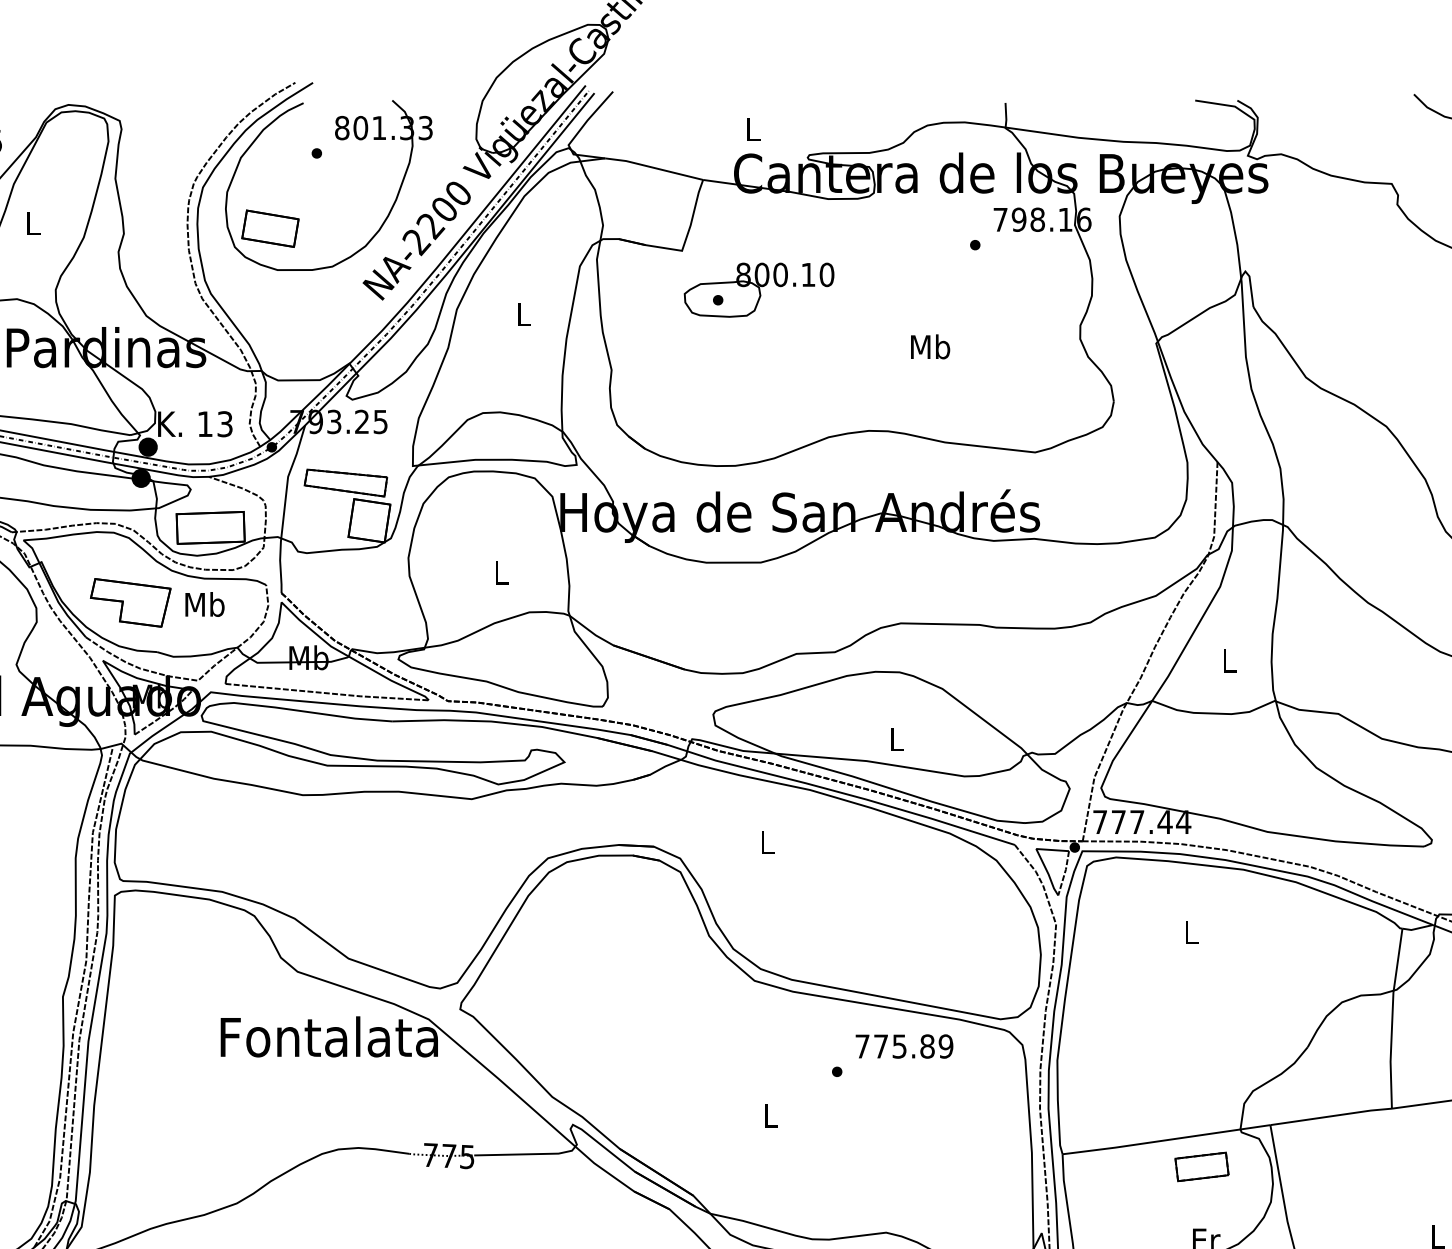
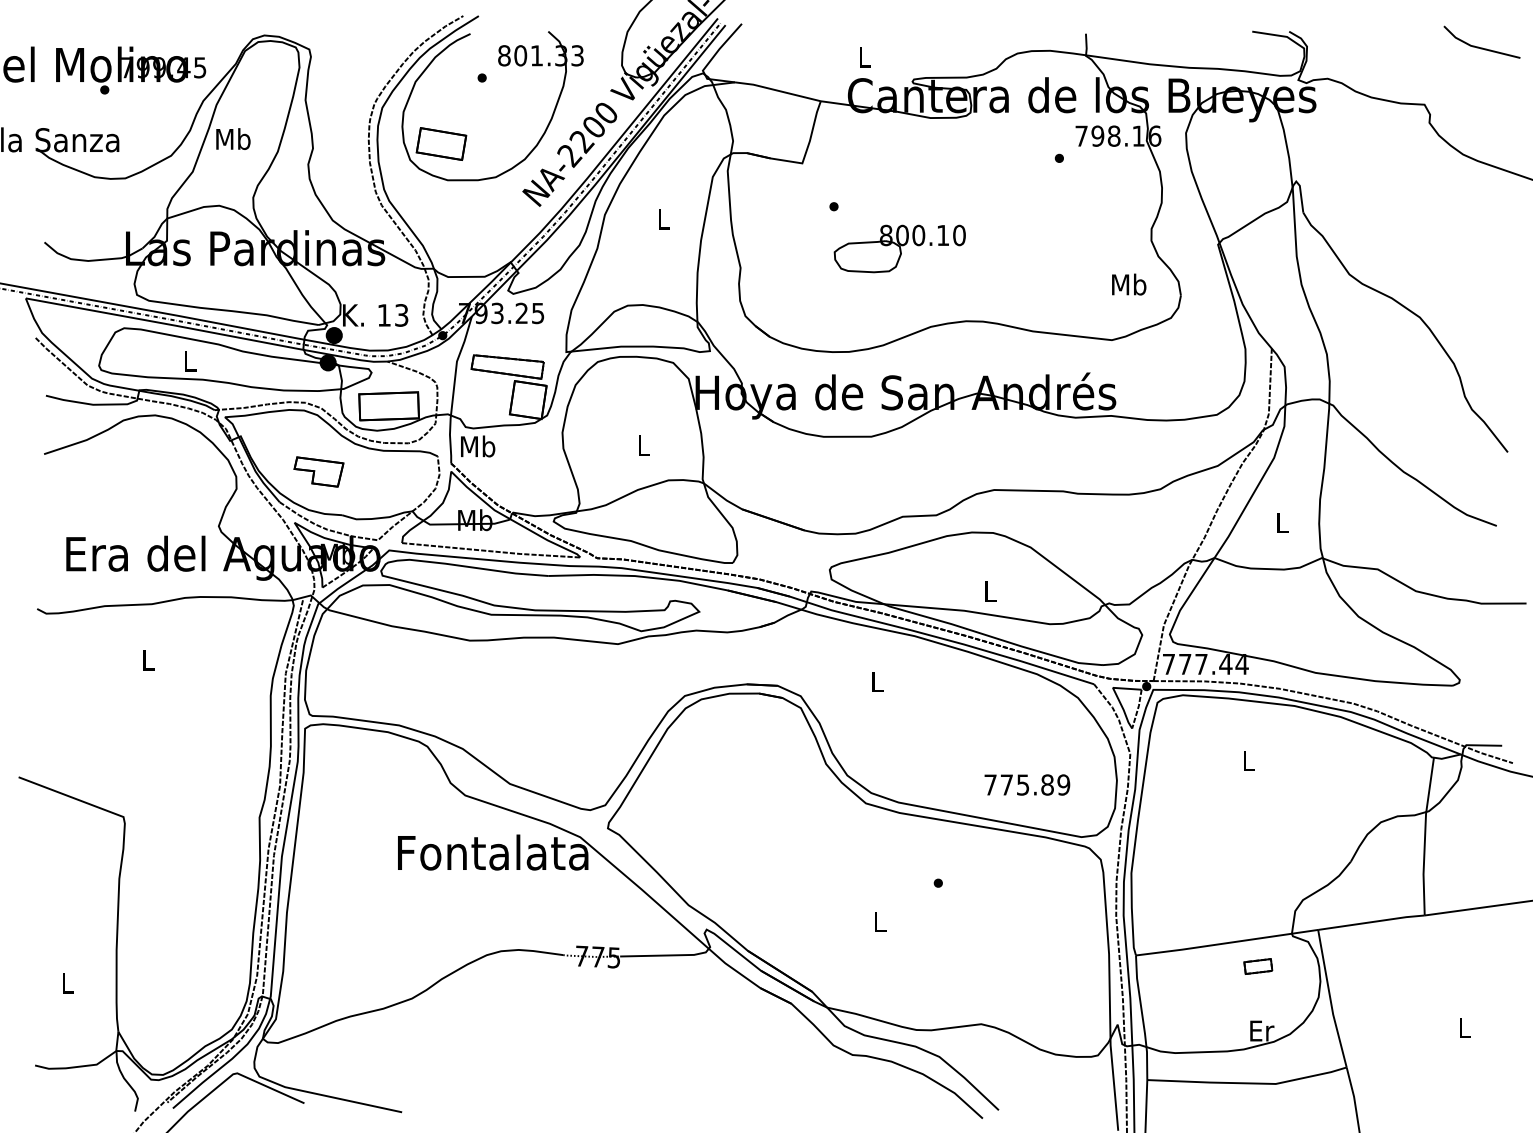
text: (33, 222) -> (233, 138), L -> Mb
part: (758, 289) -> (899, 248), moved
text: (930, 346) -> (1129, 284), moved
part: (130, 602) -> (318, 471), size x0.7
text: (205, 604) -> (478, 446), moved
text: (904, 1045) -> (1027, 784), moved
part: (1202, 1166) -> (1258, 966), size x0.6

